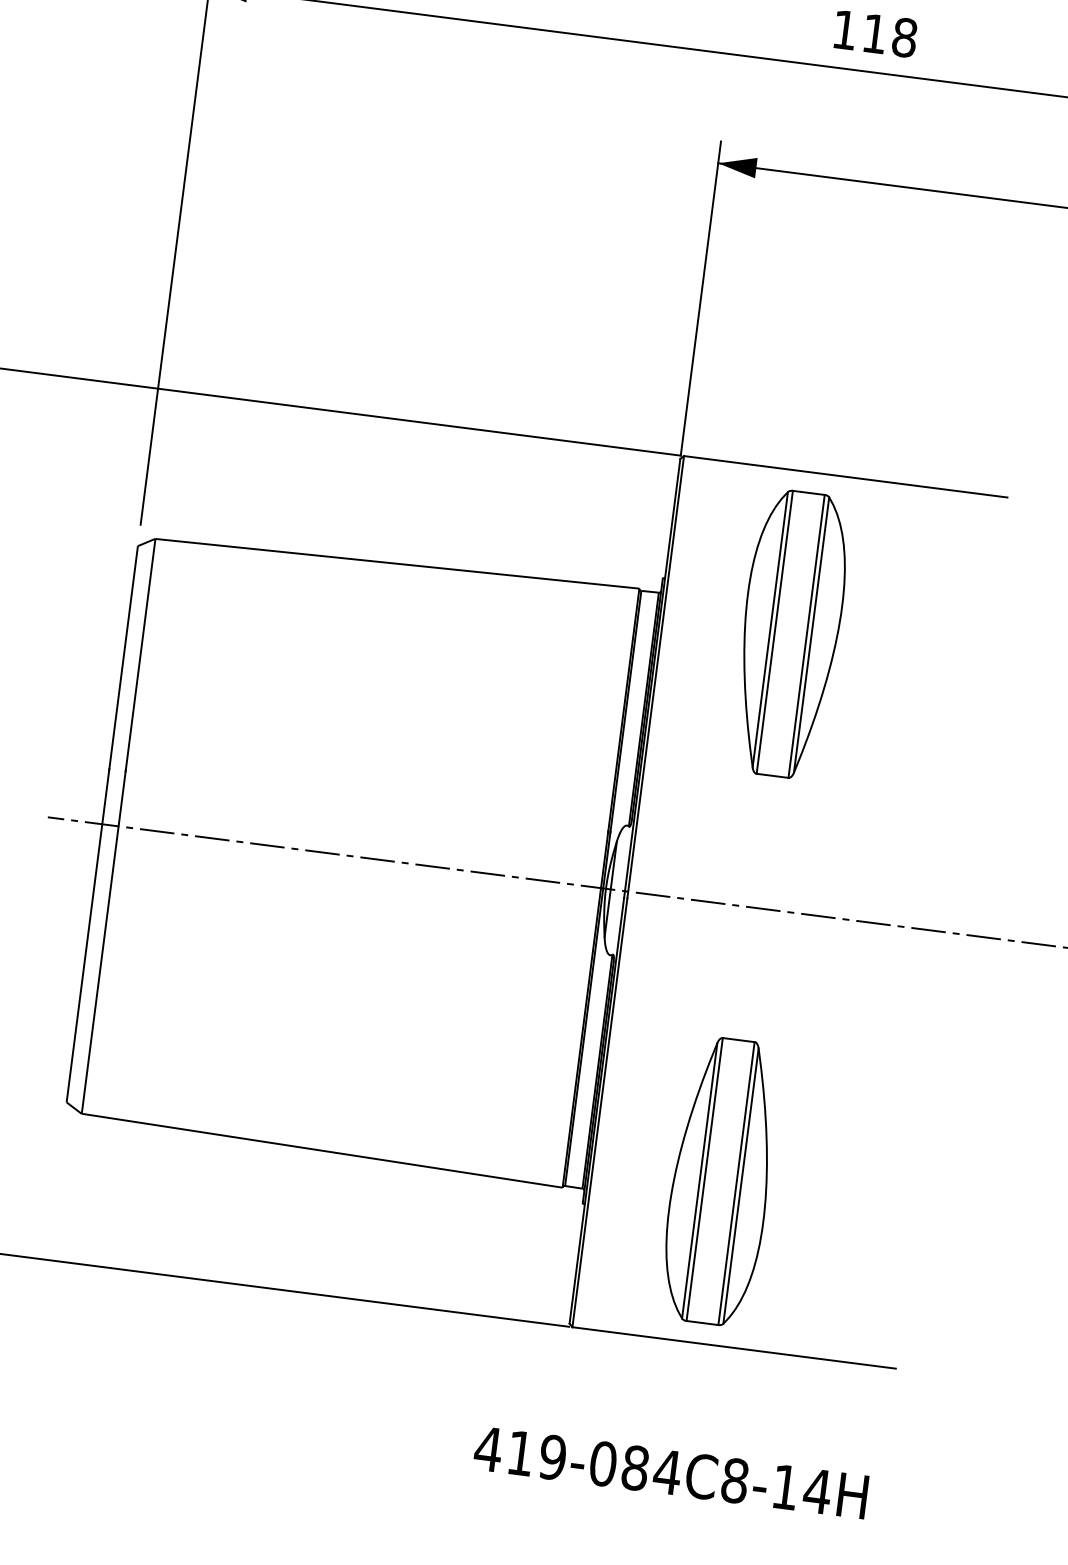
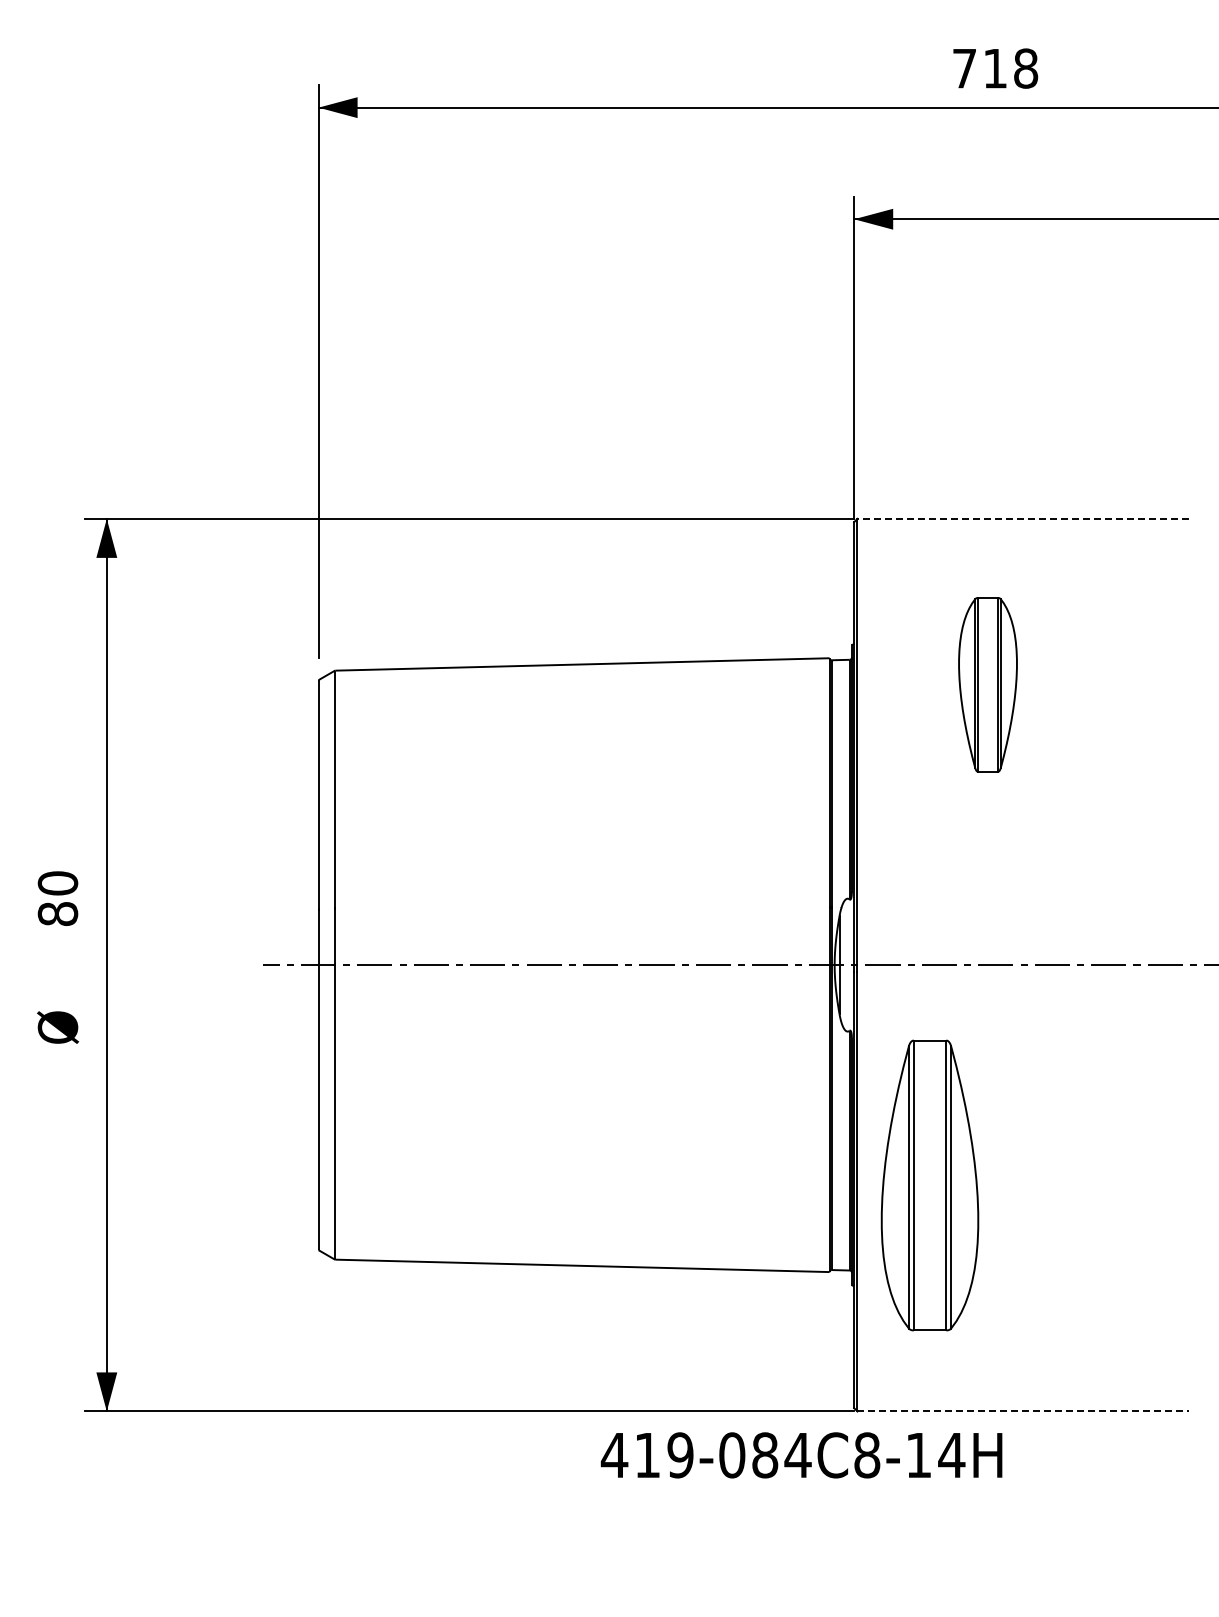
text: (844, 29) -> (964, 68), 118 -> 718
line: (846, 476) -> (1023, 518), solid -> dashed
part: (790, 633) -> (987, 684), size x0.6
part: (720, 1181) -> (929, 1185), moved
line: (734, 1347) -> (1023, 1411), solid -> dashed
text: (670, 1472) -> (801, 1455), moved

